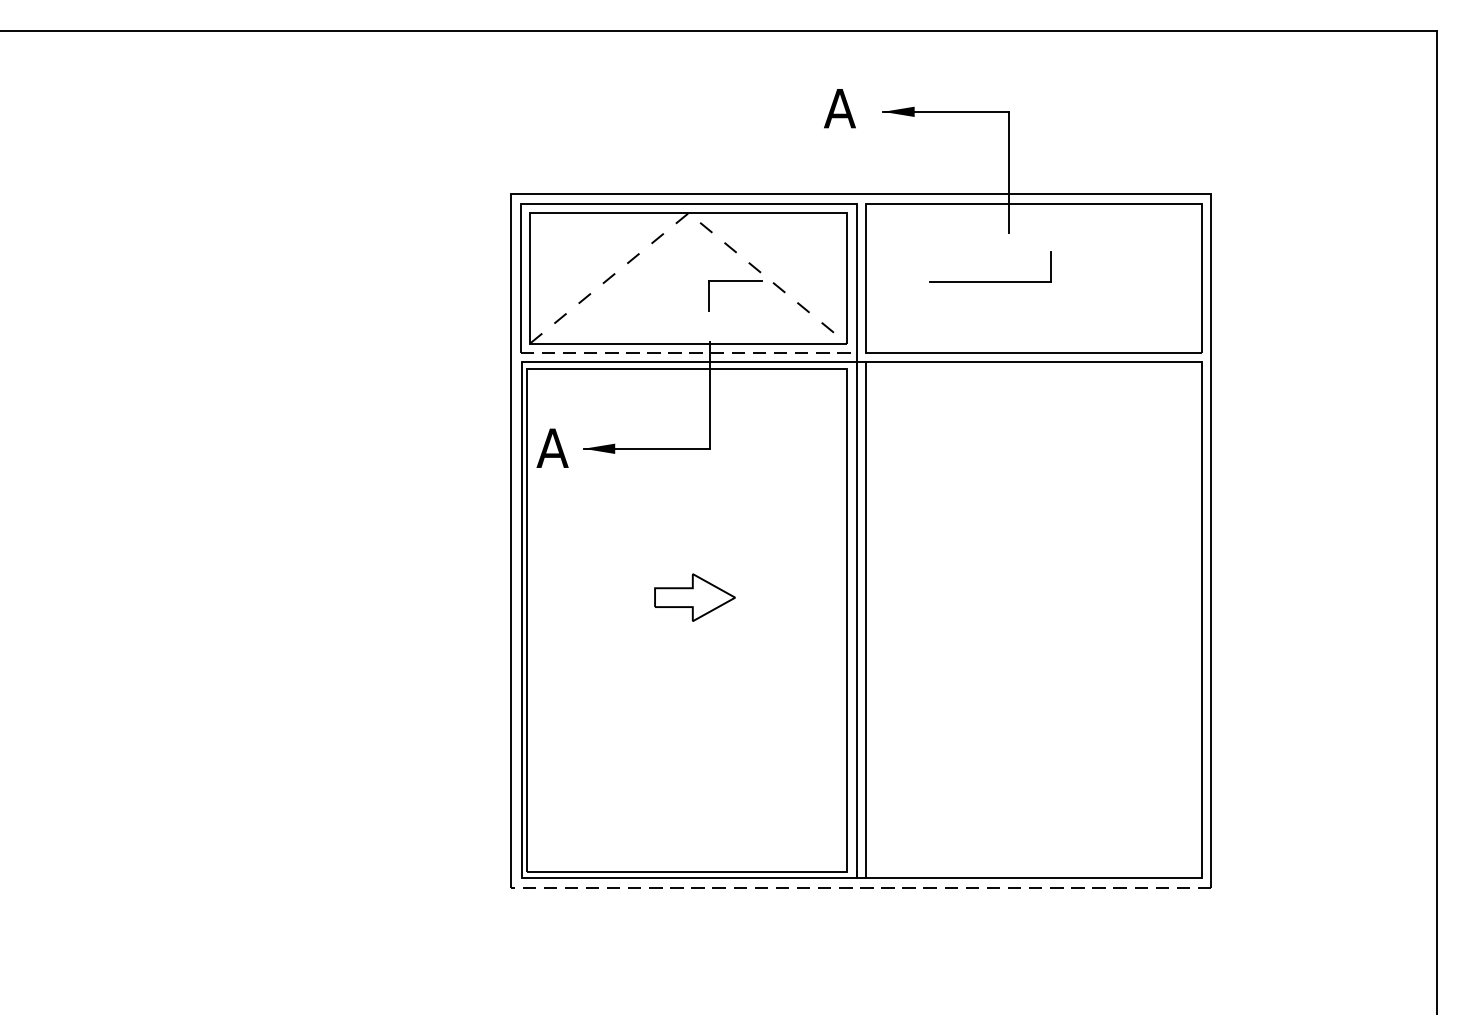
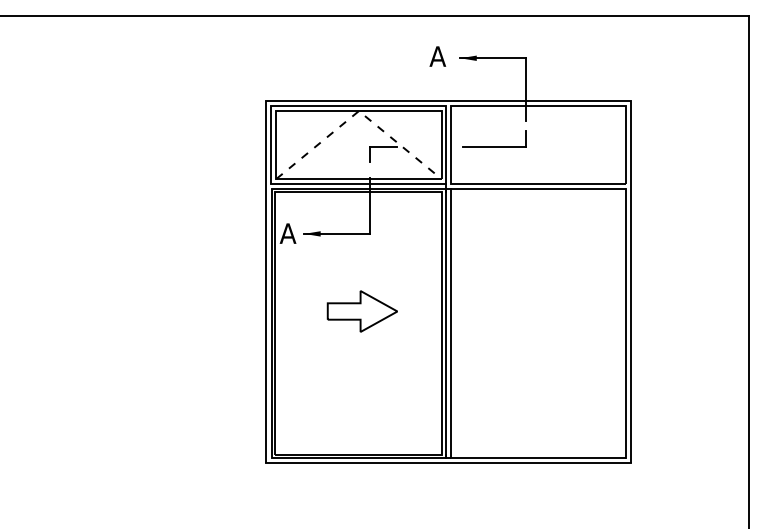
part: (990, 281) -> (494, 146), moved
line: (687, 352) -> (358, 183), dashed -> solid
part: (693, 597) -> (361, 311), size x1.67
line: (860, 887) -> (448, 462), dashed -> solid

